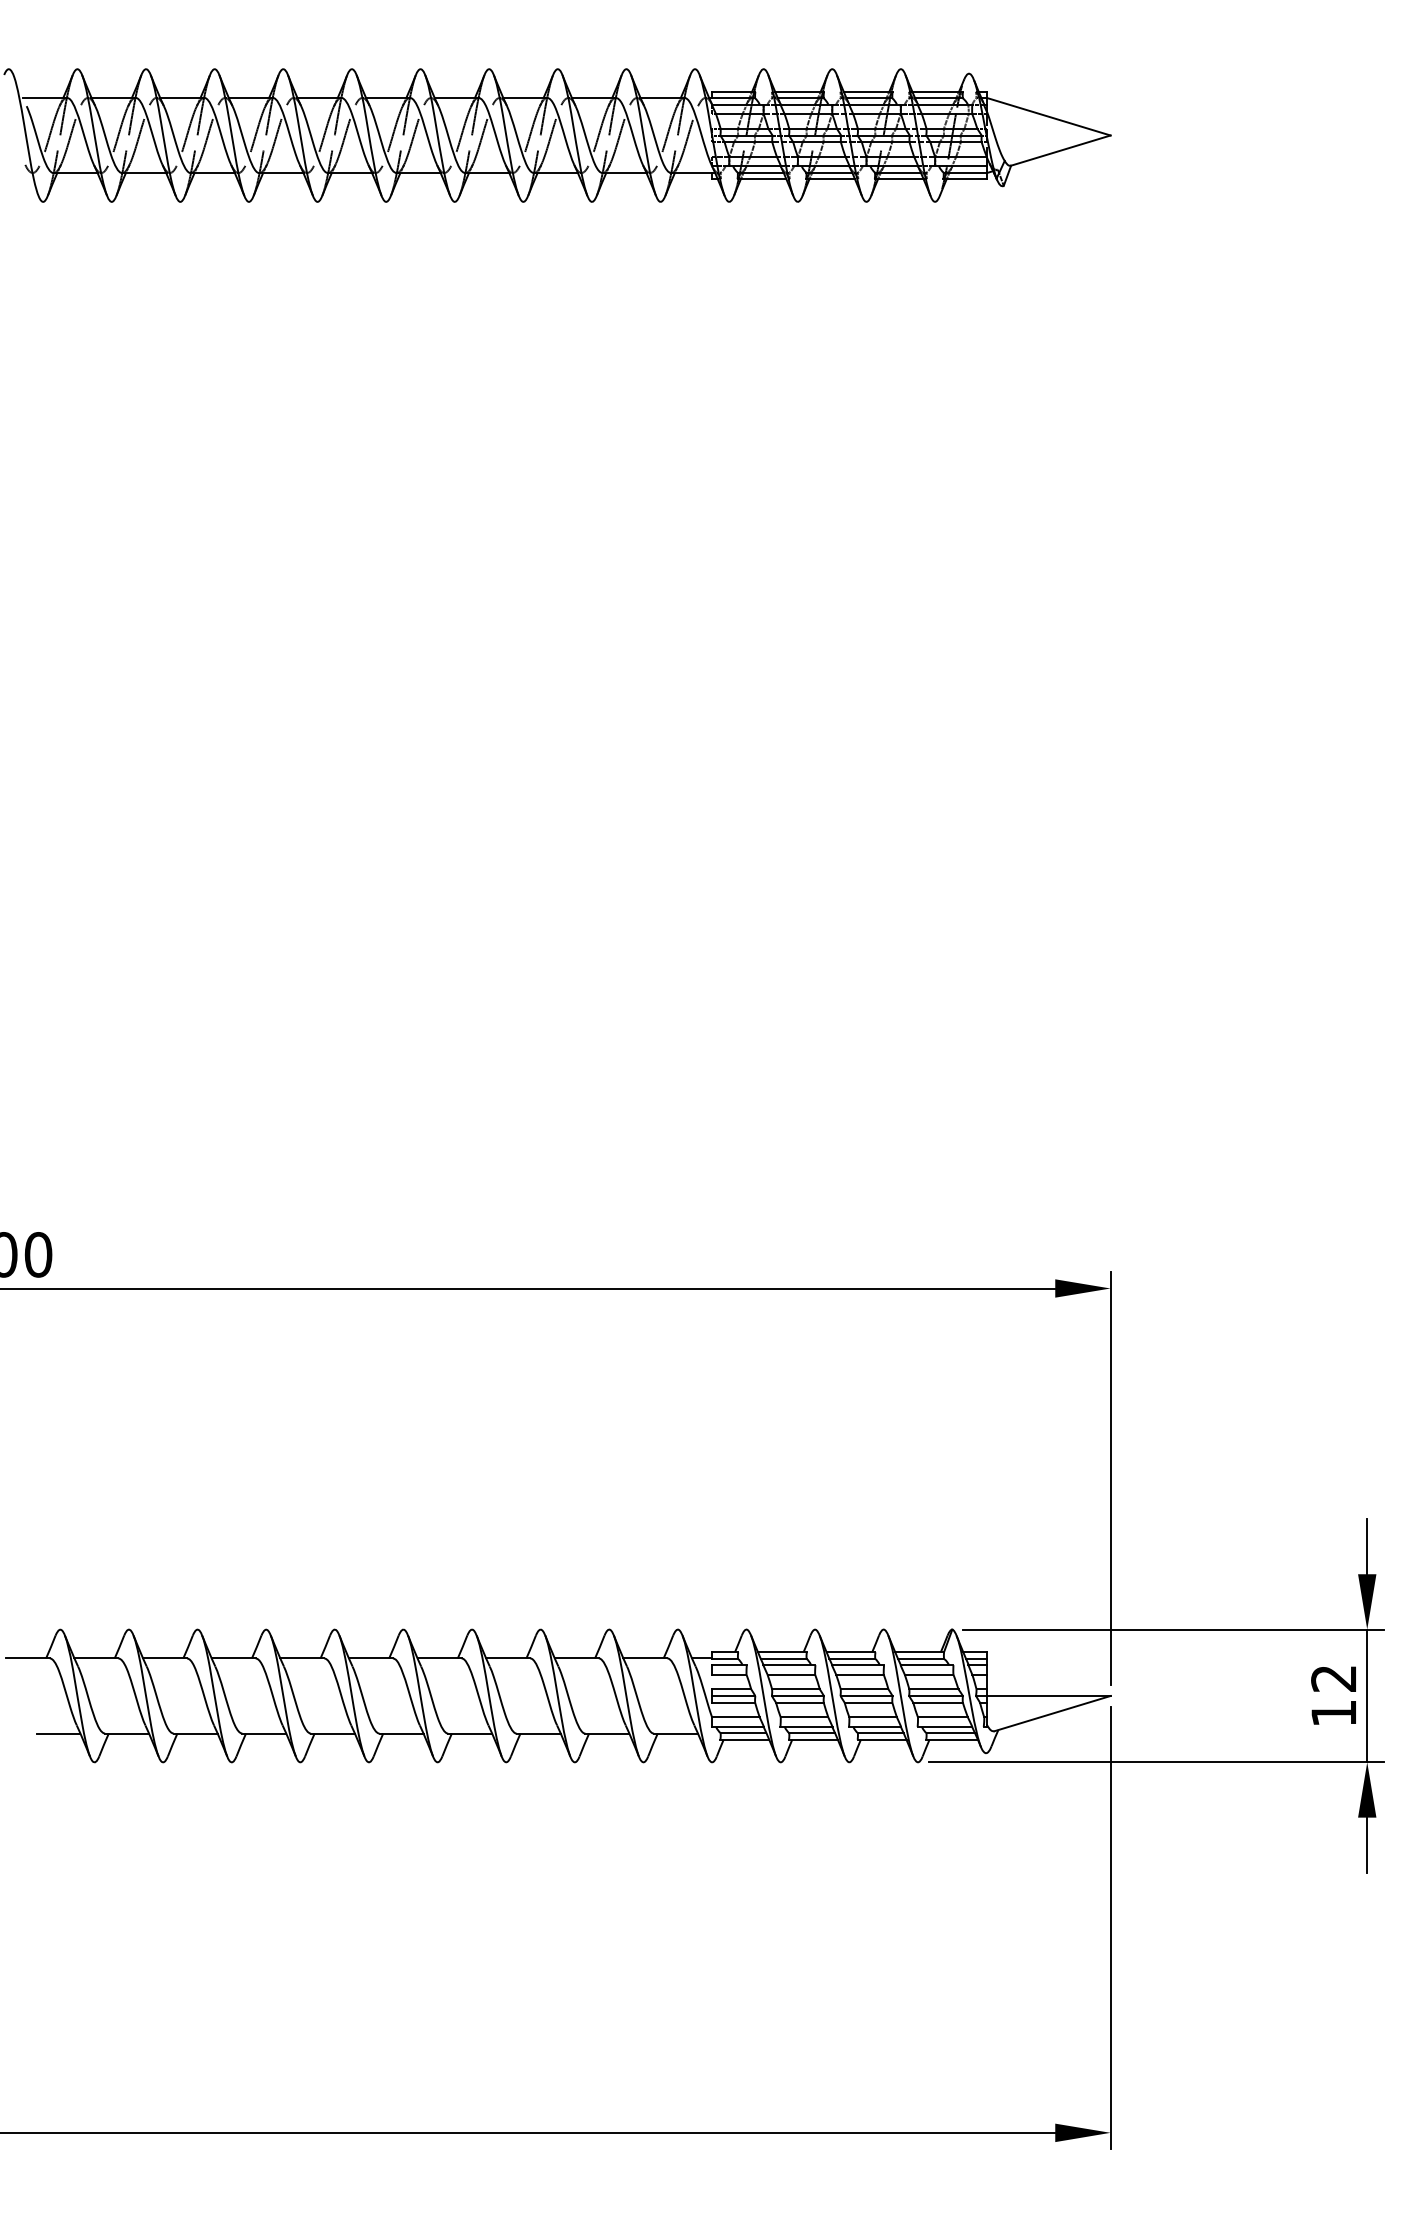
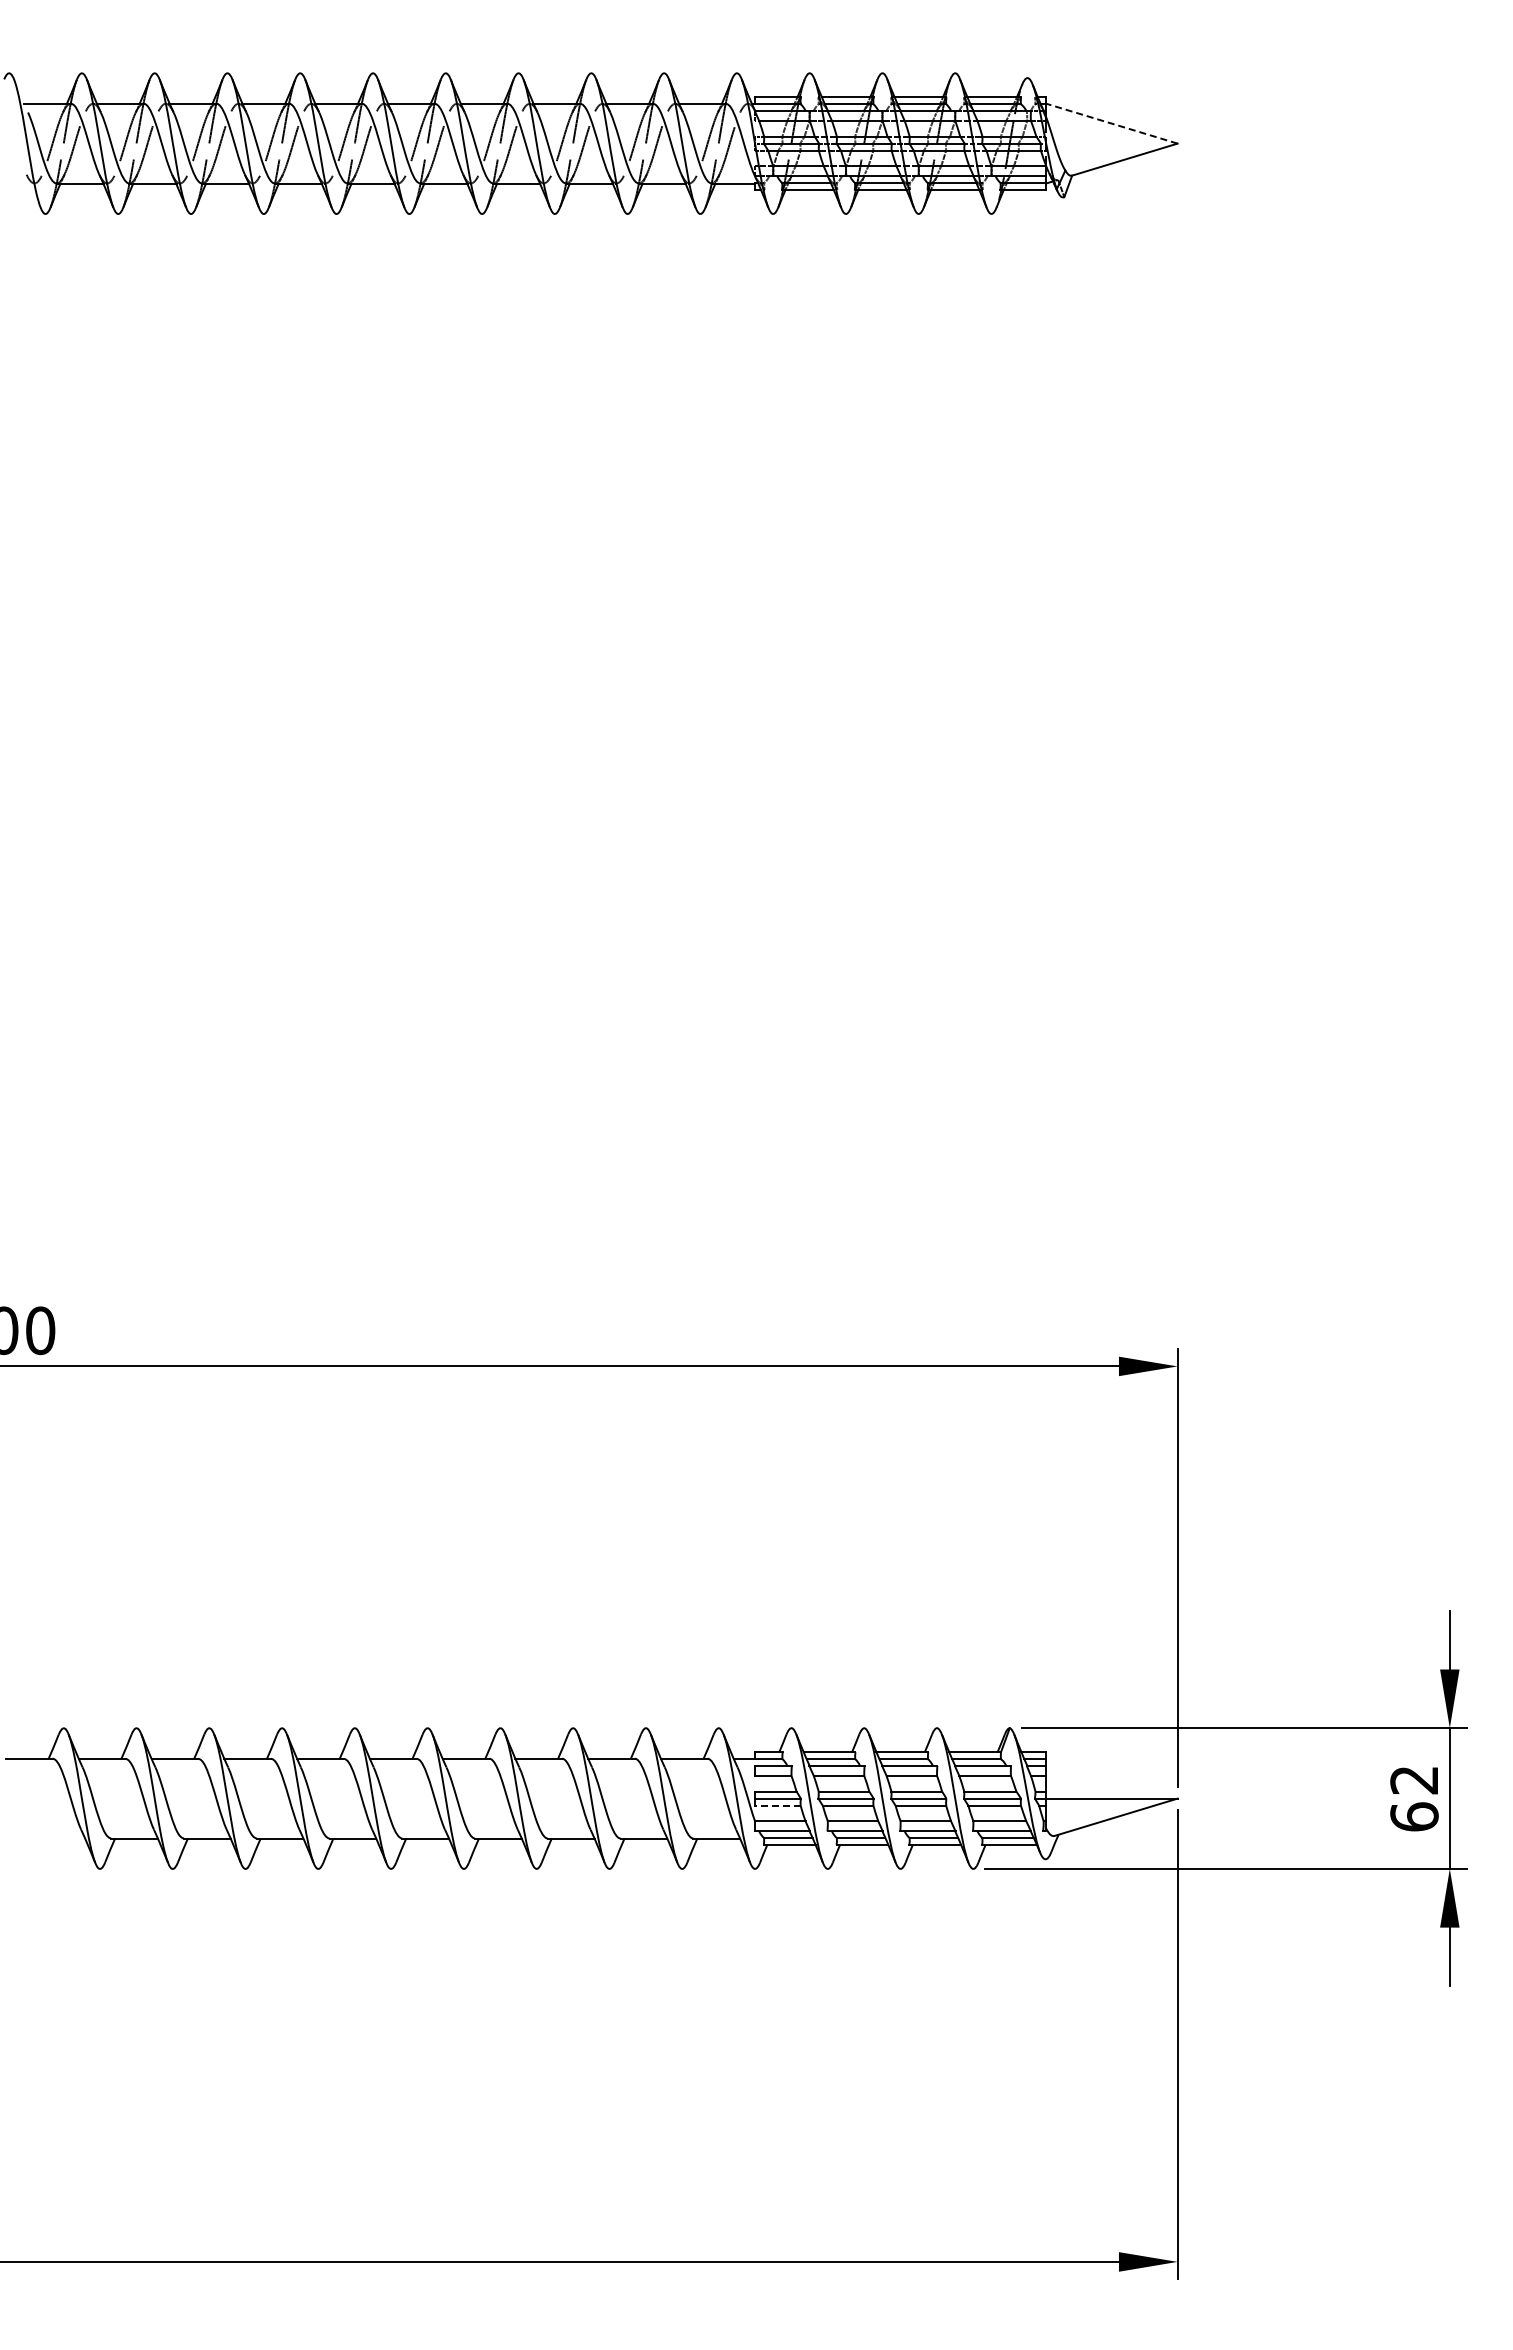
line: (1048, 116) -> (1111, 123), solid -> dashed
line: (733, 1702) -> (777, 1805), solid -> dashed
text: (1333, 1712) -> (1414, 1816), 12 -> 62
line: (58, 1733) -> (61, 1838), removed

